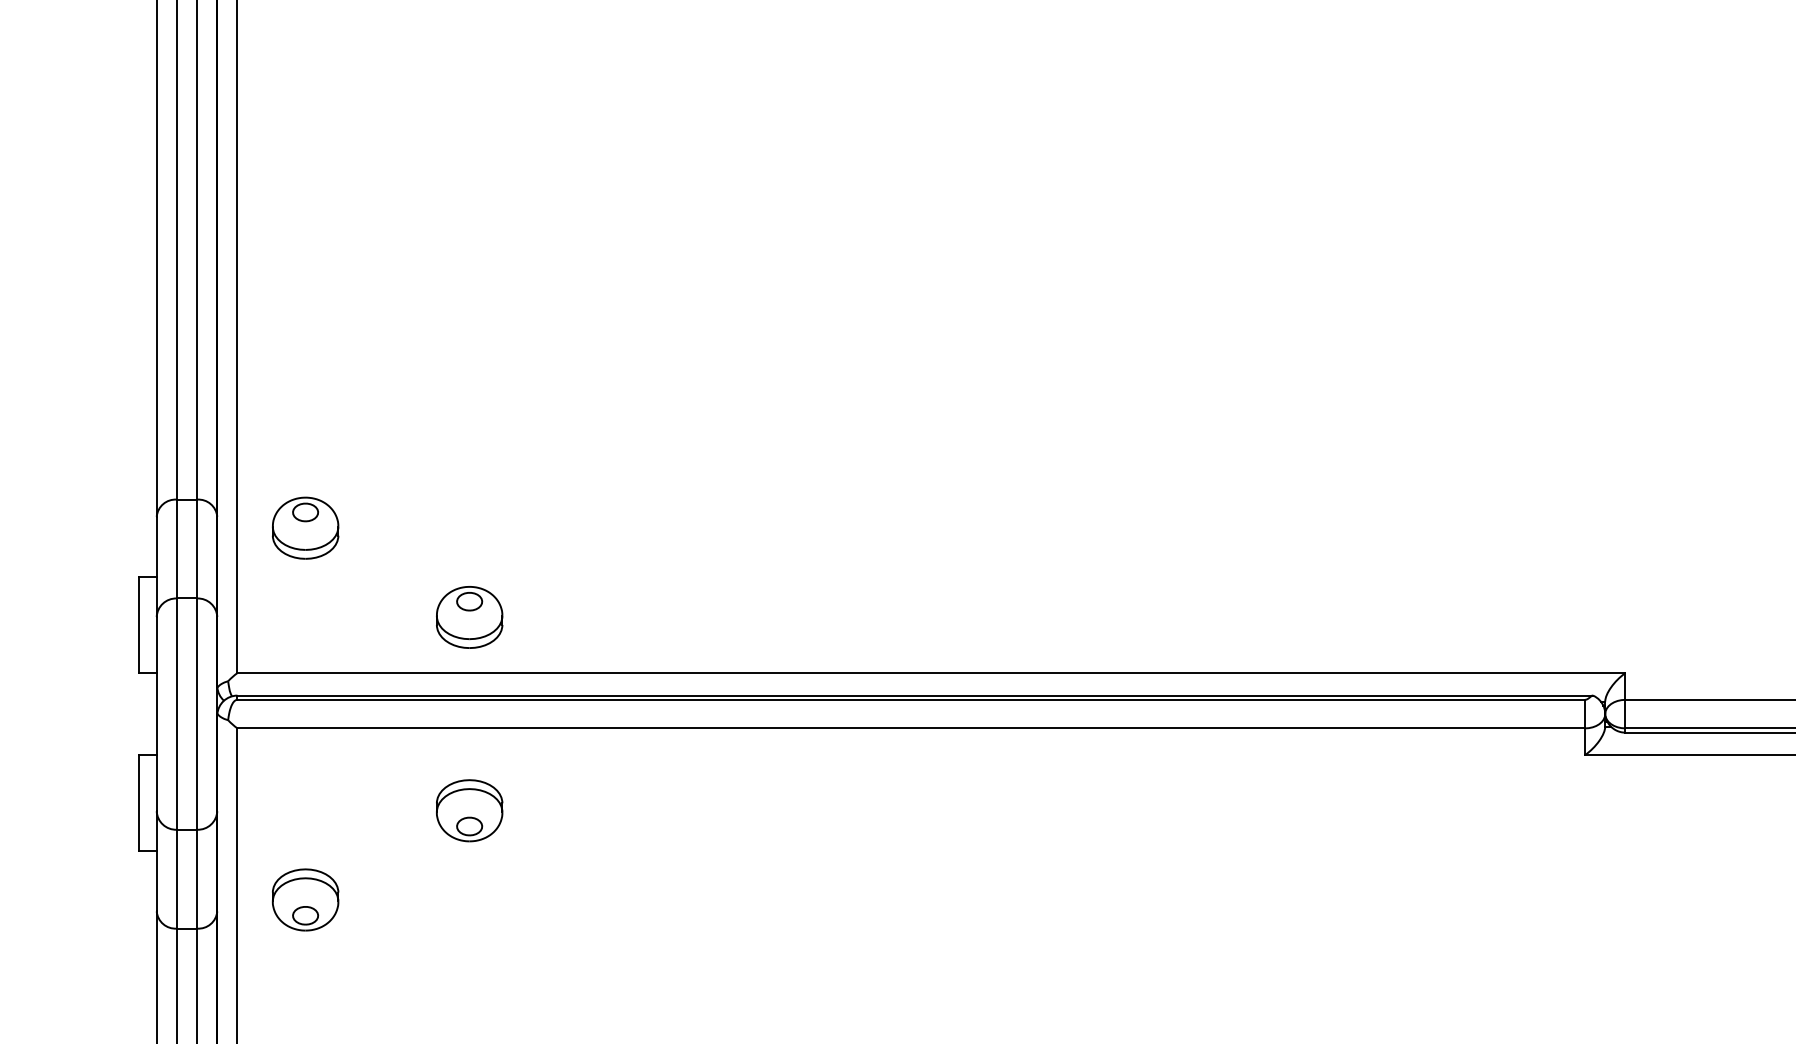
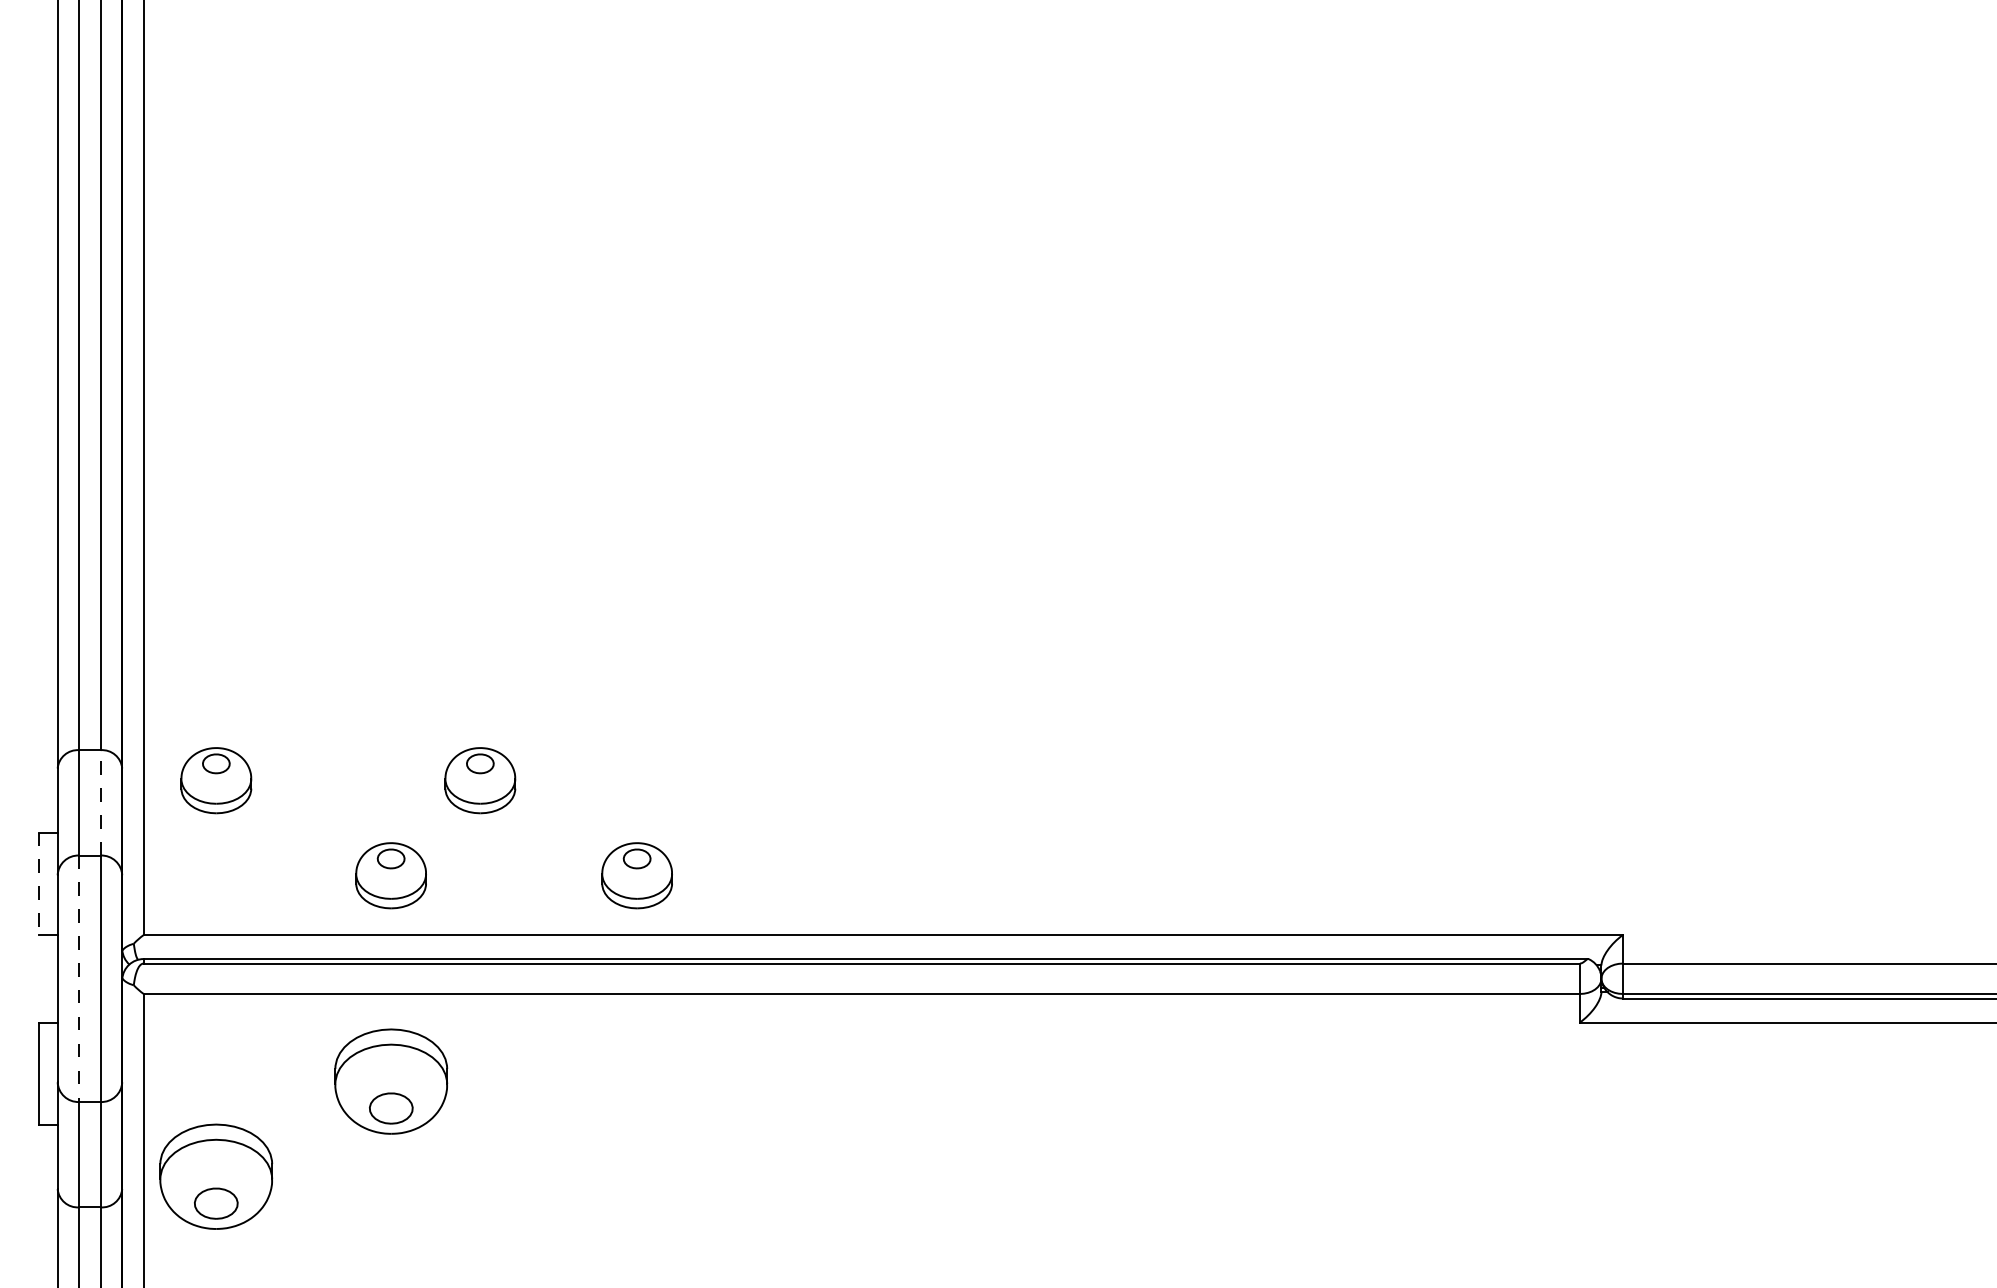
part: (553, 528) -> (480, 780), added
line: (196, 548) -> (100, 802), solid -> dashed
part: (699, 617) -> (636, 875), added
line: (138, 625) -> (38, 884), solid -> dashed
line: (177, 714) -> (79, 979), solid -> dashed
part: (469, 810) -> (390, 1081), size x1.6
part: (305, 899) -> (216, 1176), size x1.6

